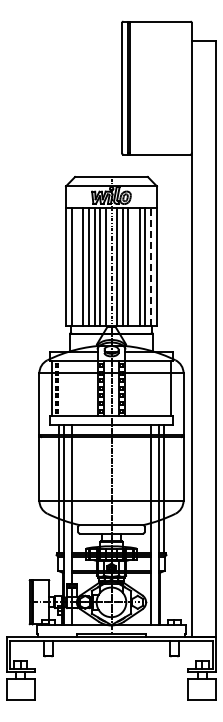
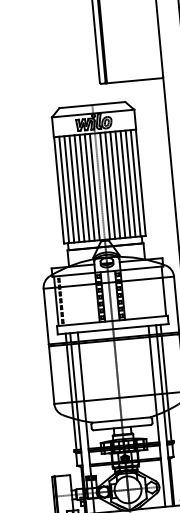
line: (77, 266) -> (69, 188), added
line: (134, 266) -> (120, 184), added
line: (151, 267) -> (136, 183), dashed -> solid

